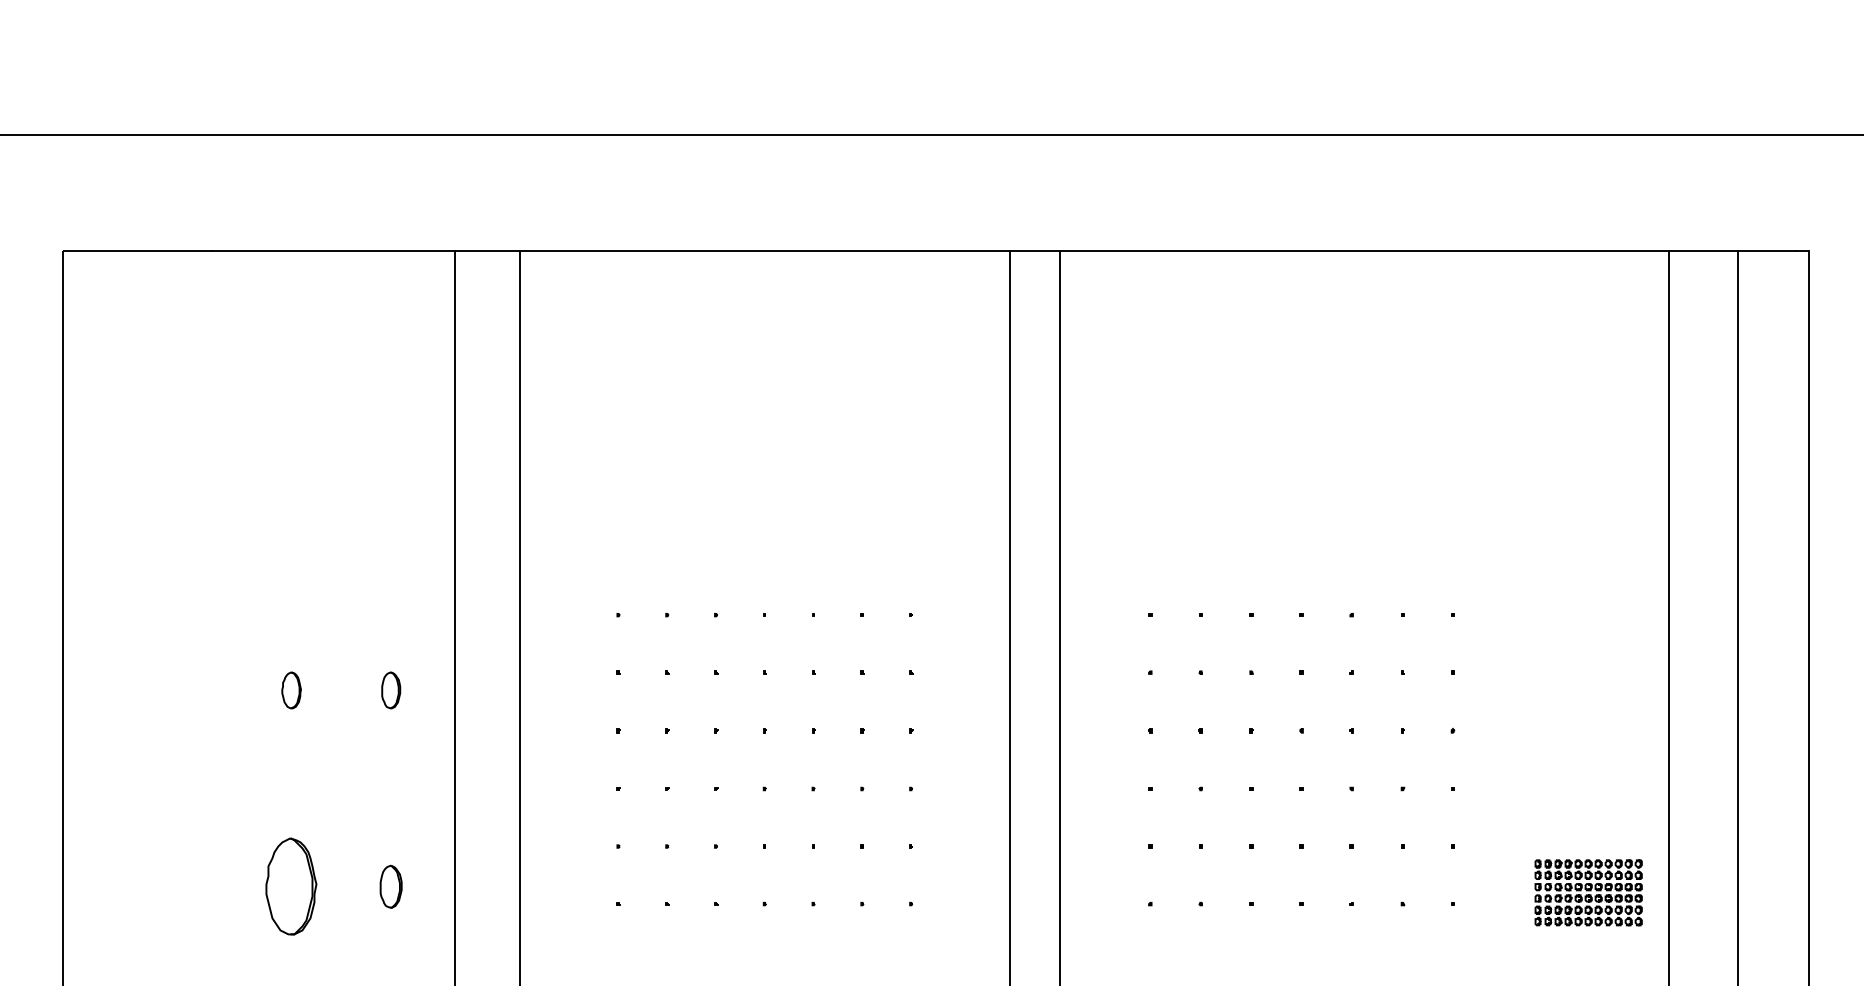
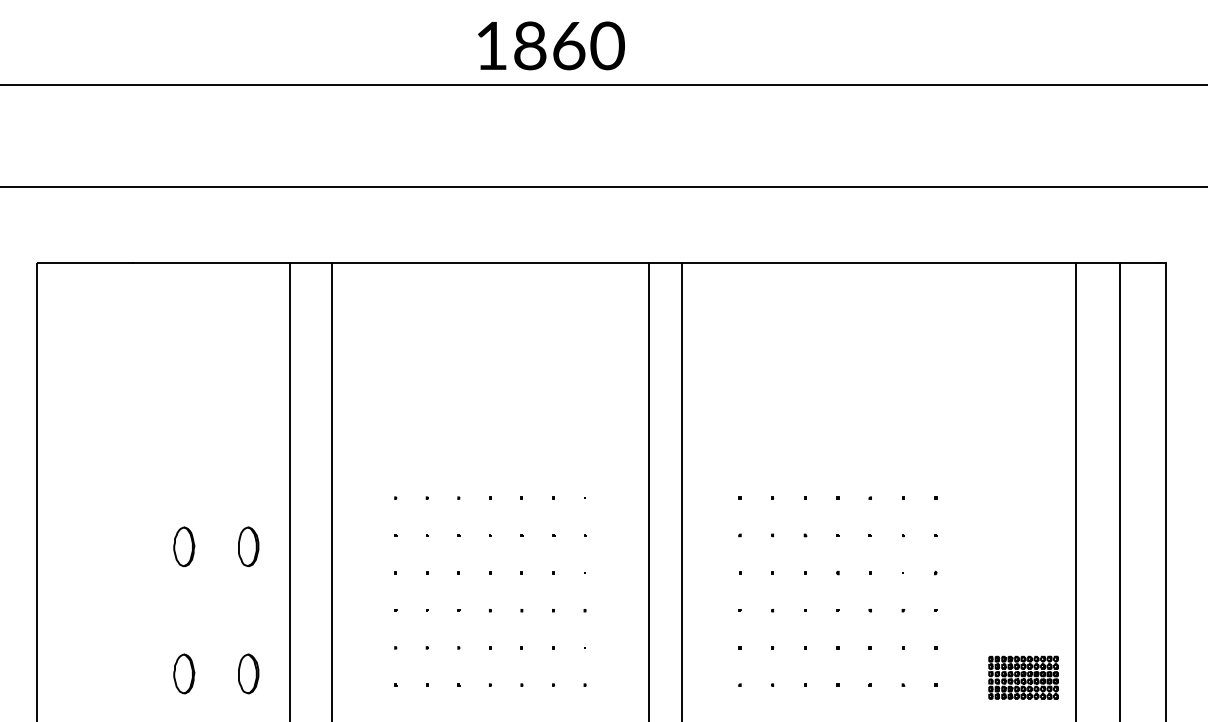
part: (291, 689) -> (184, 546), size x1.67
part: (390, 689) -> (248, 546), size x1.67
part: (291, 886) -> (184, 673), size x0.62
part: (390, 886) -> (248, 673), size x1.43

